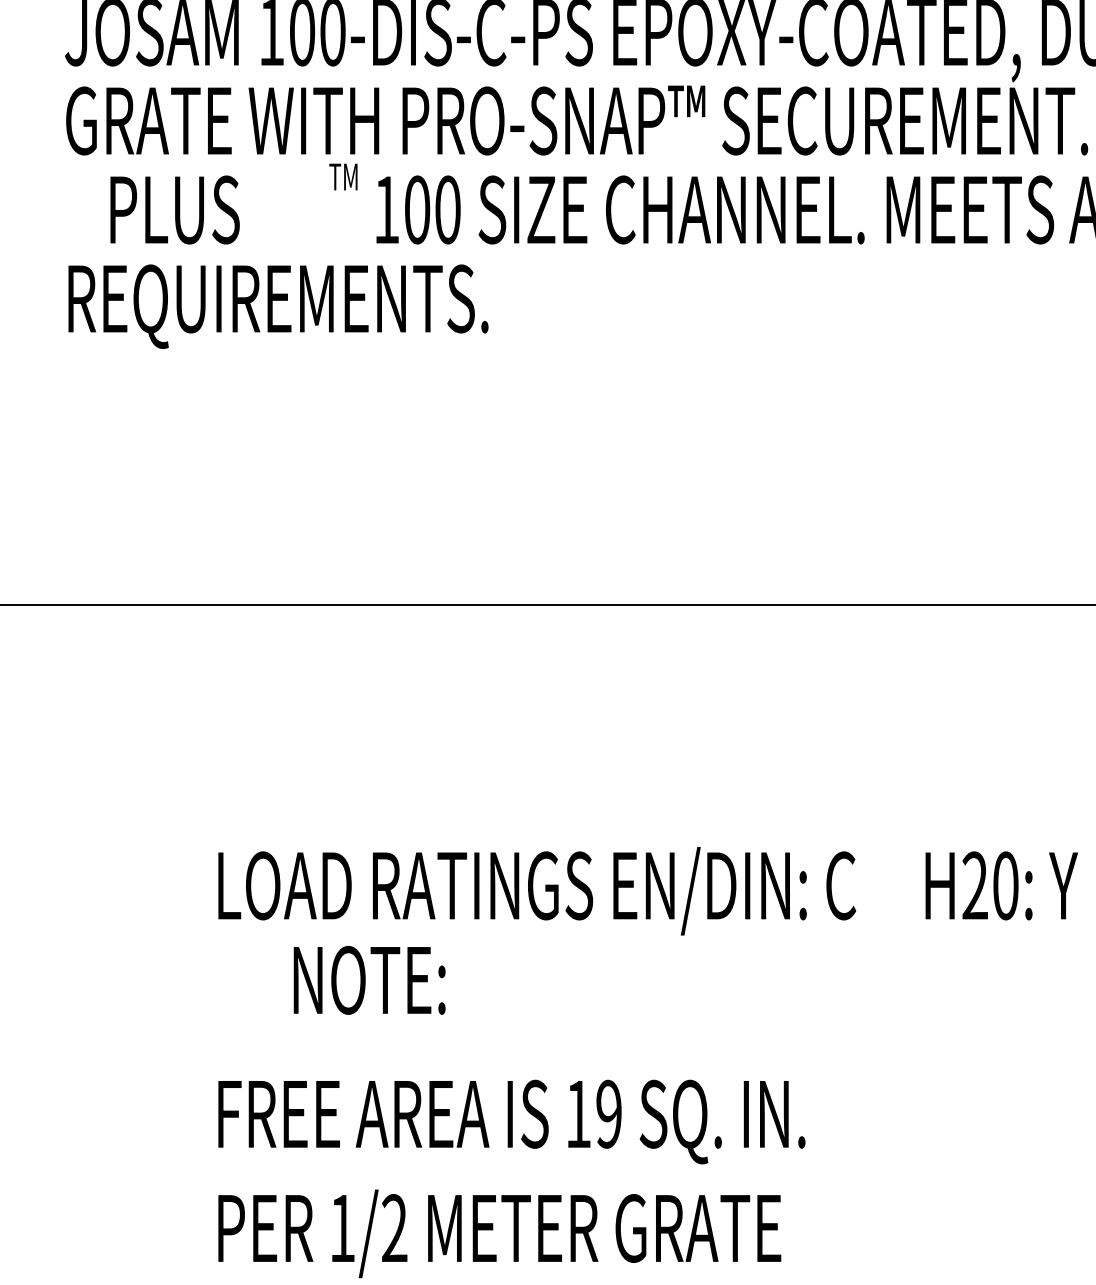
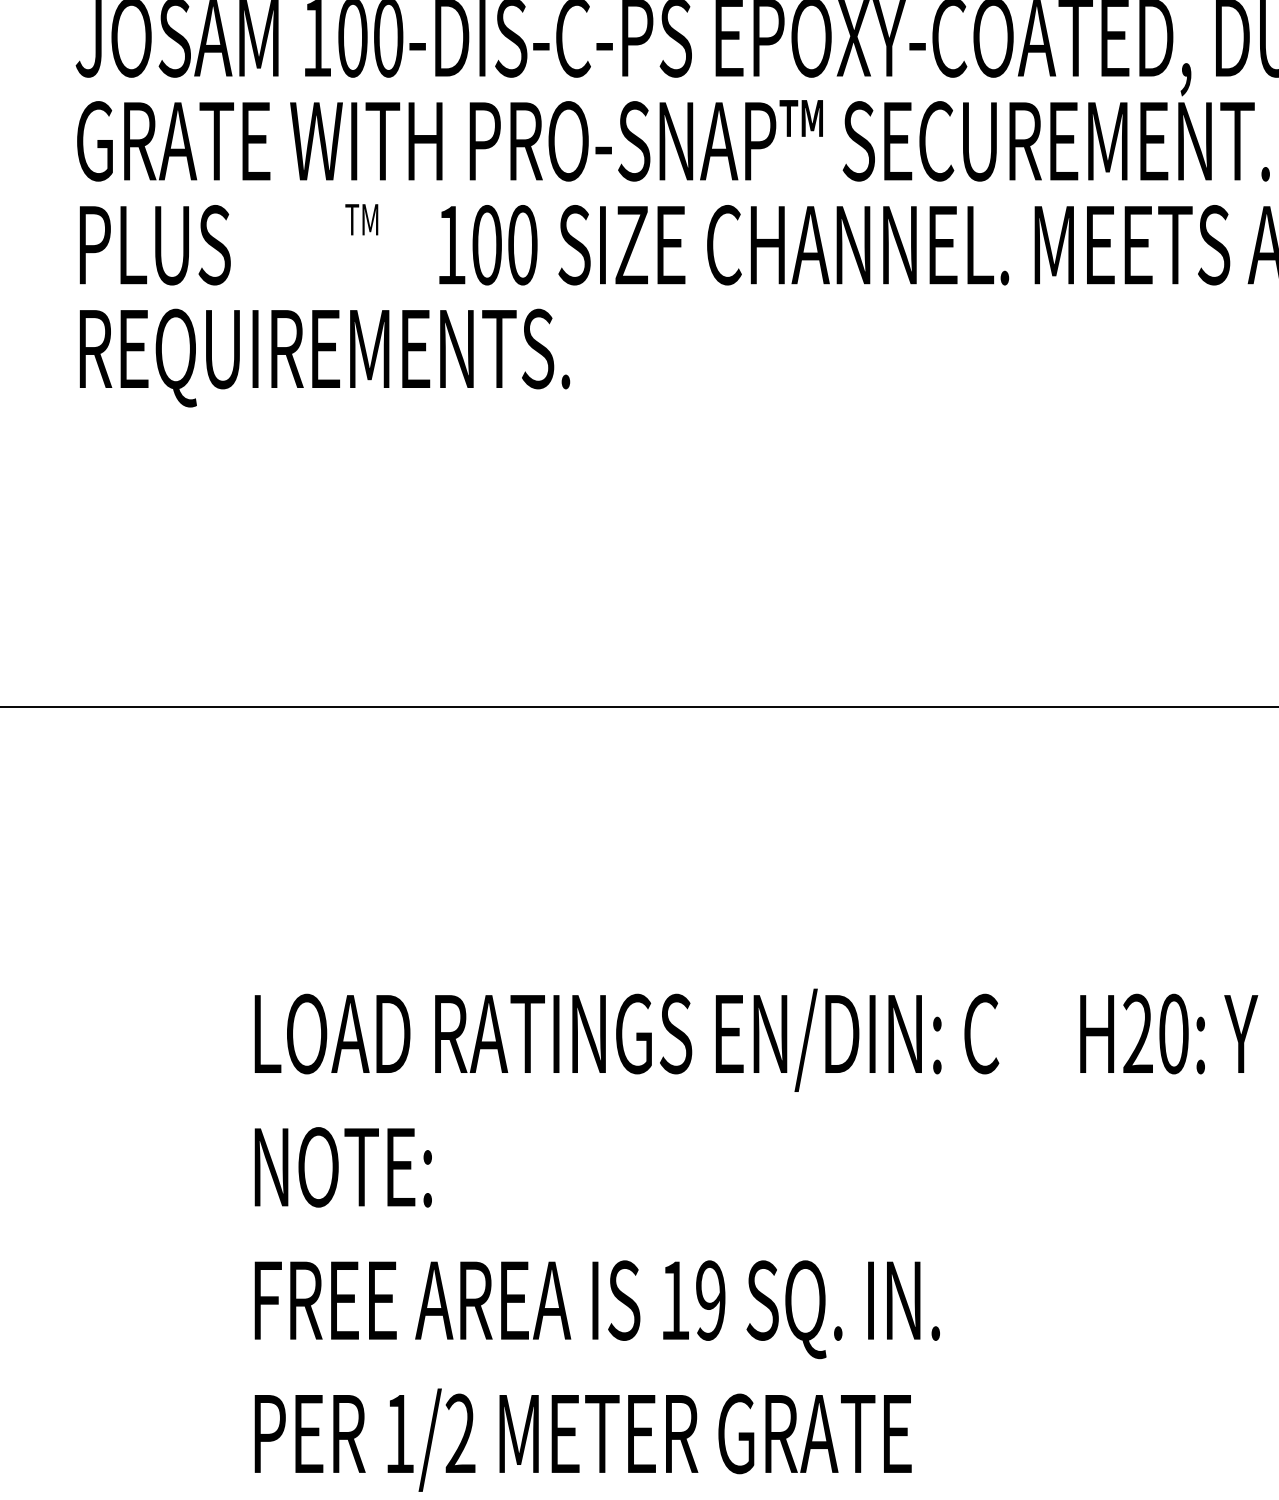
text: (343, 176) -> (361, 219), moved
text: (174, 210) -> (154, 245), moved
text: (368, 980) -> (342, 1167), moved

